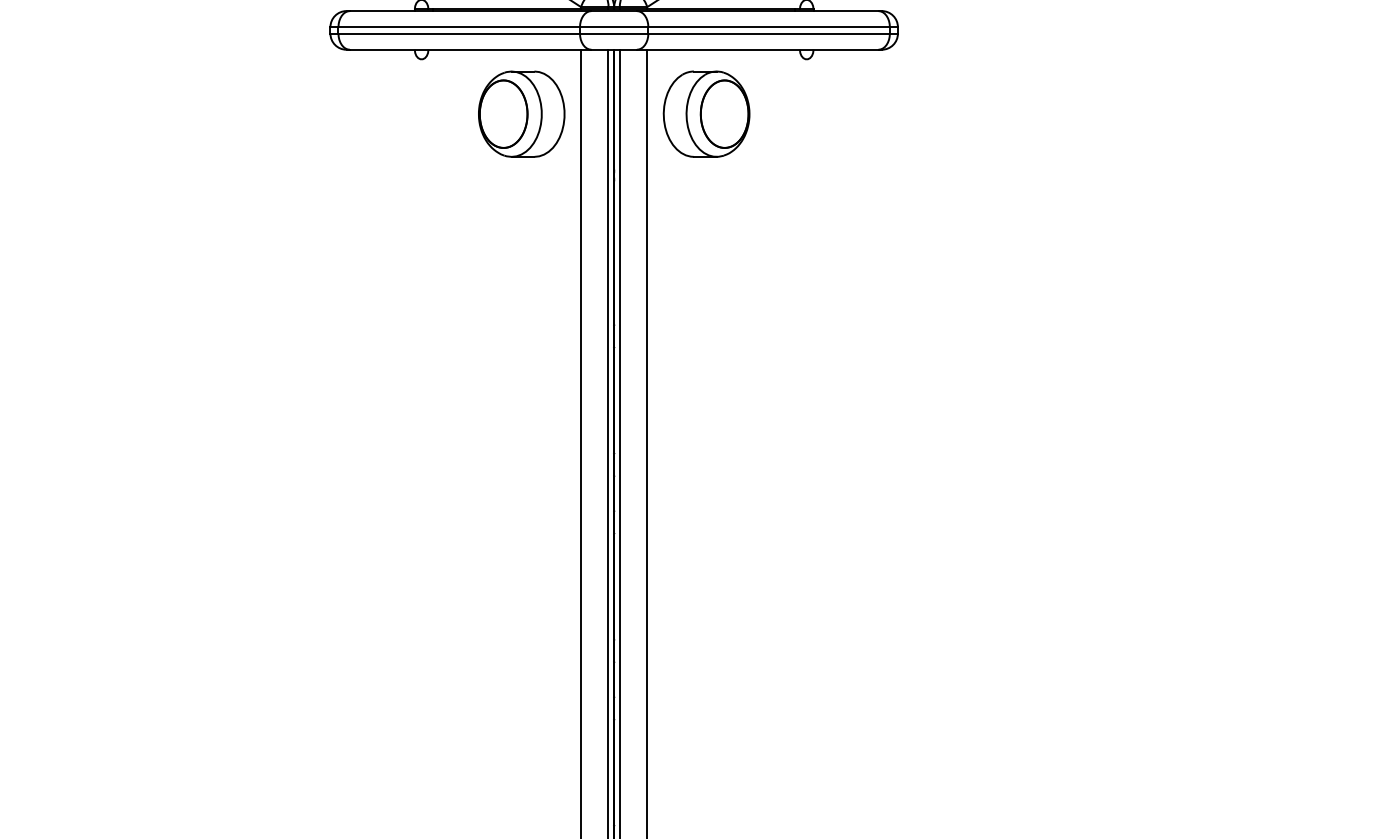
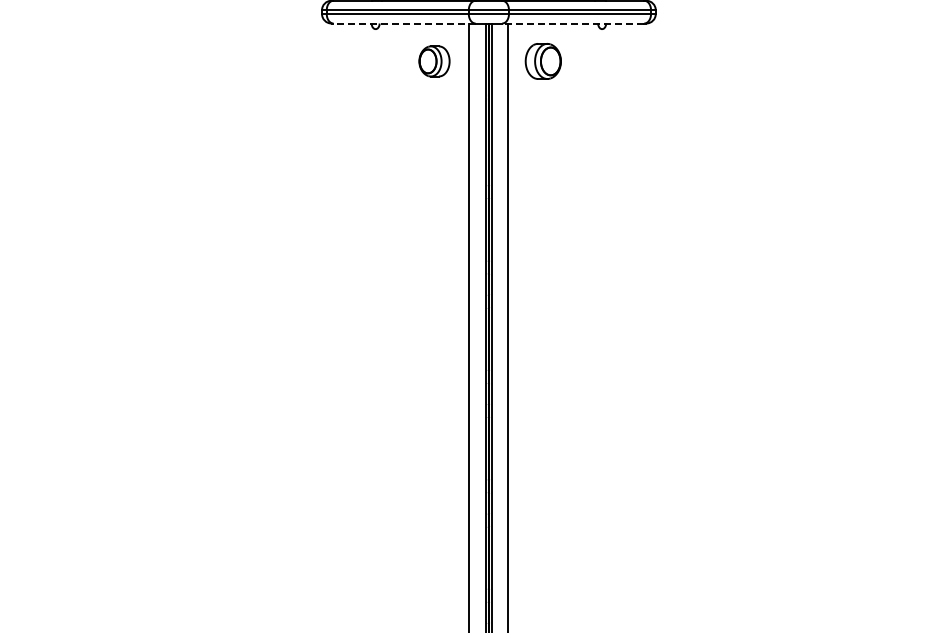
line: (468, 49) -> (403, 23), solid -> dashed
line: (756, 49) -> (572, 23), solid -> dashed
part: (521, 114) -> (434, 61), size x0.6
part: (707, 114) -> (543, 61), size x0.7

